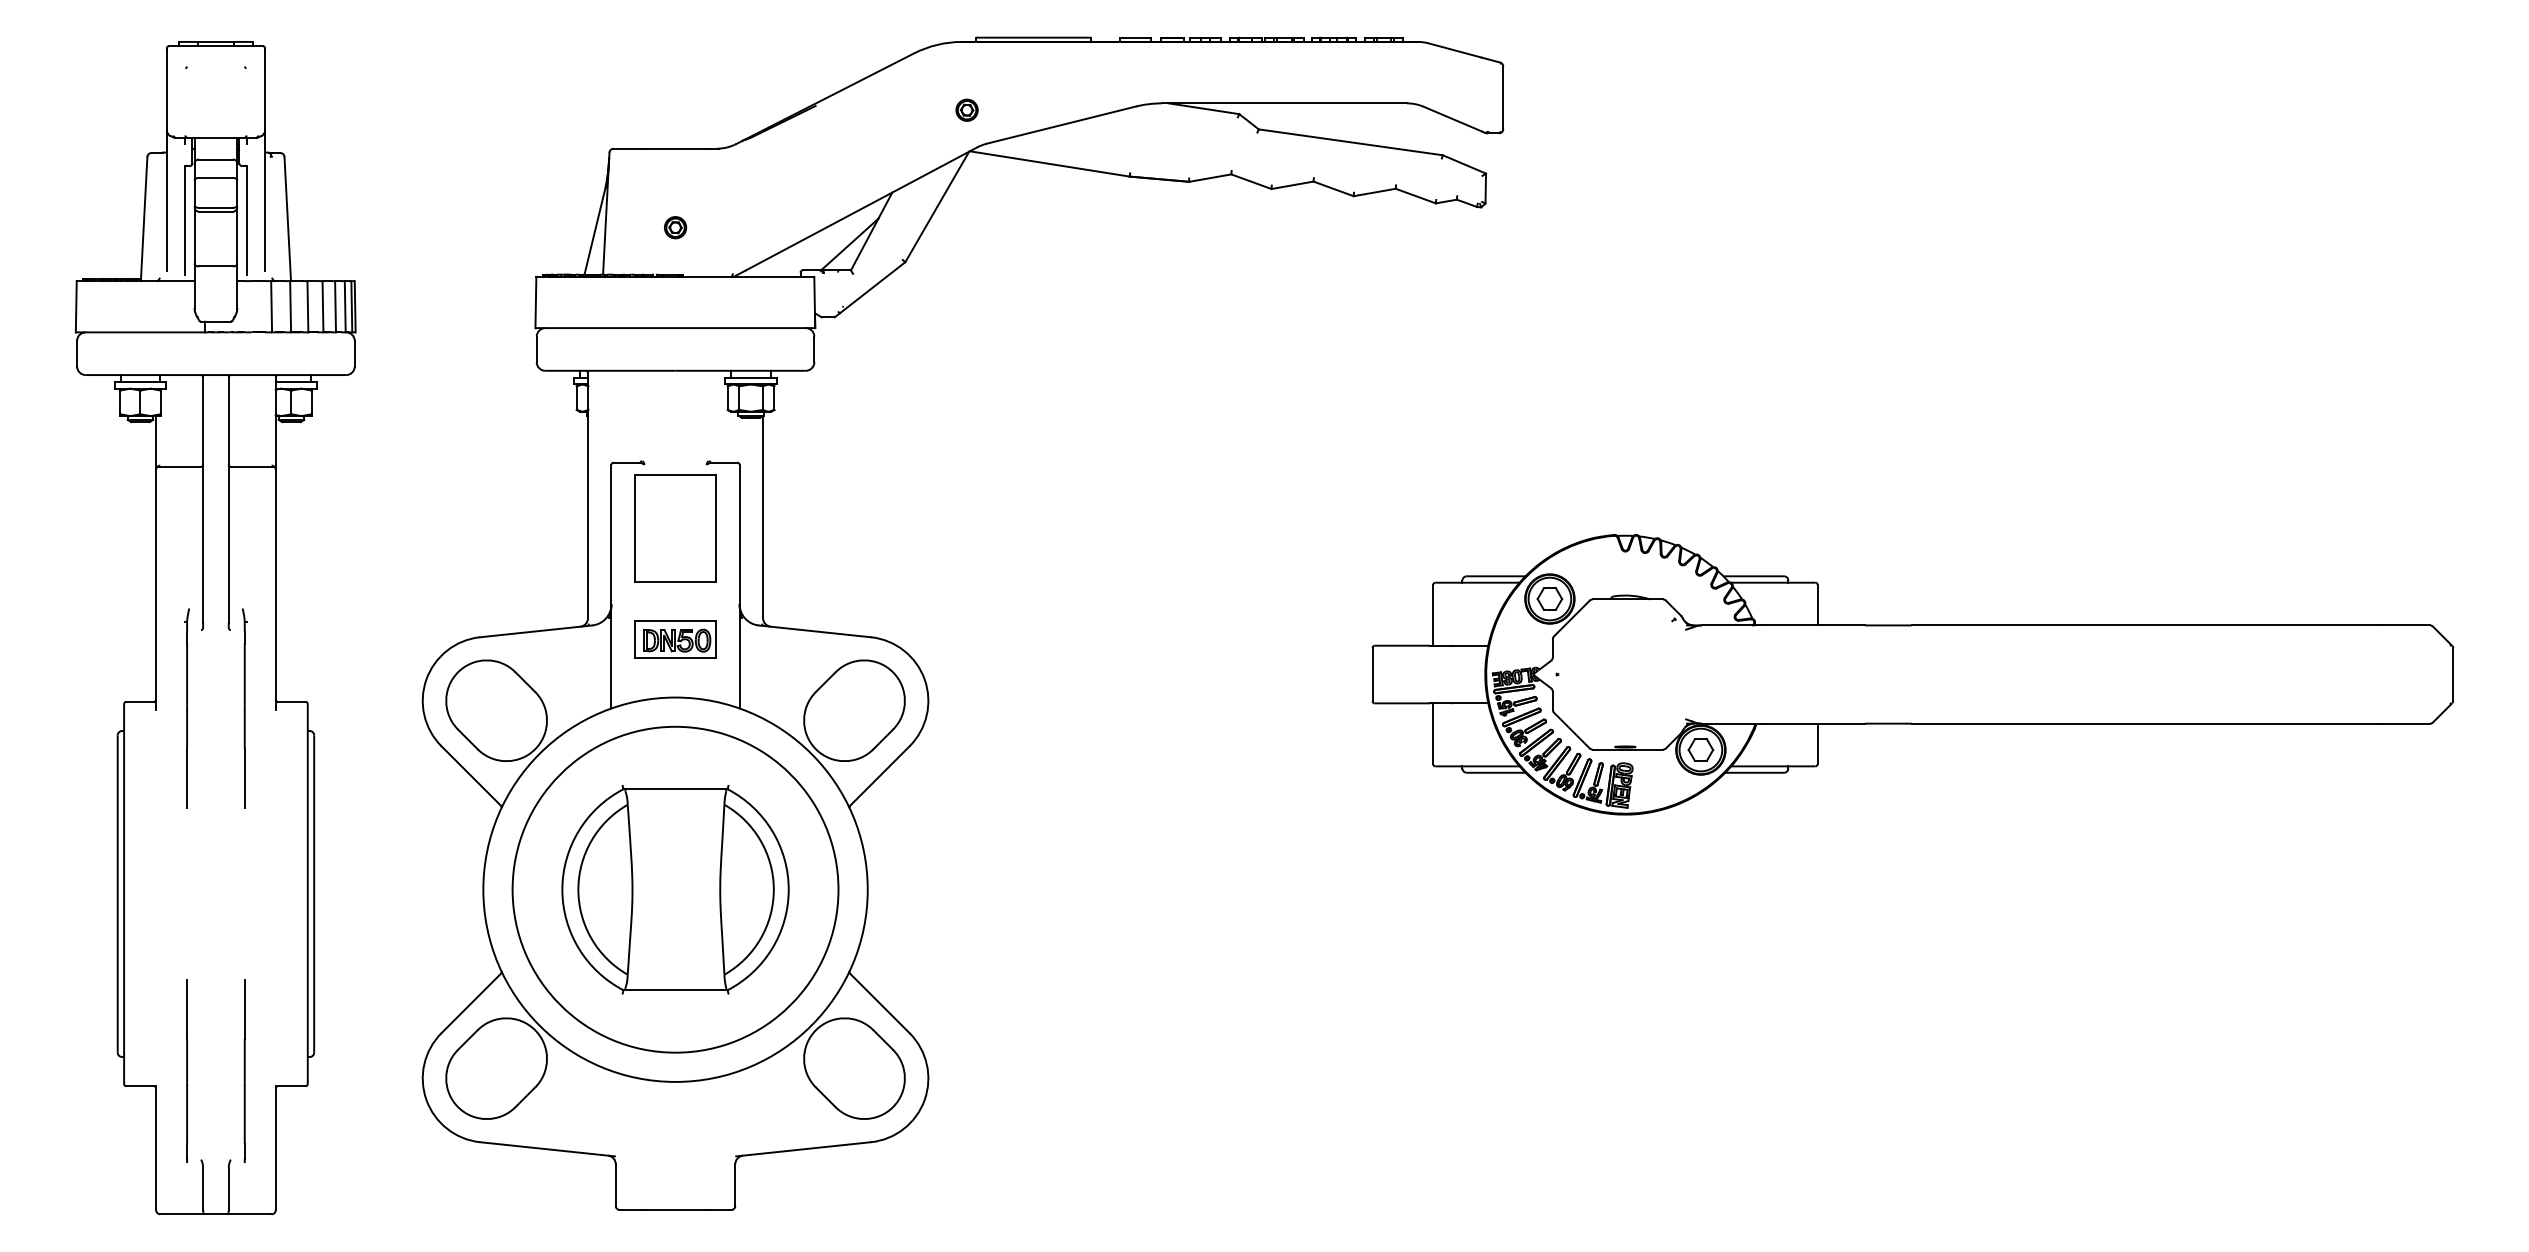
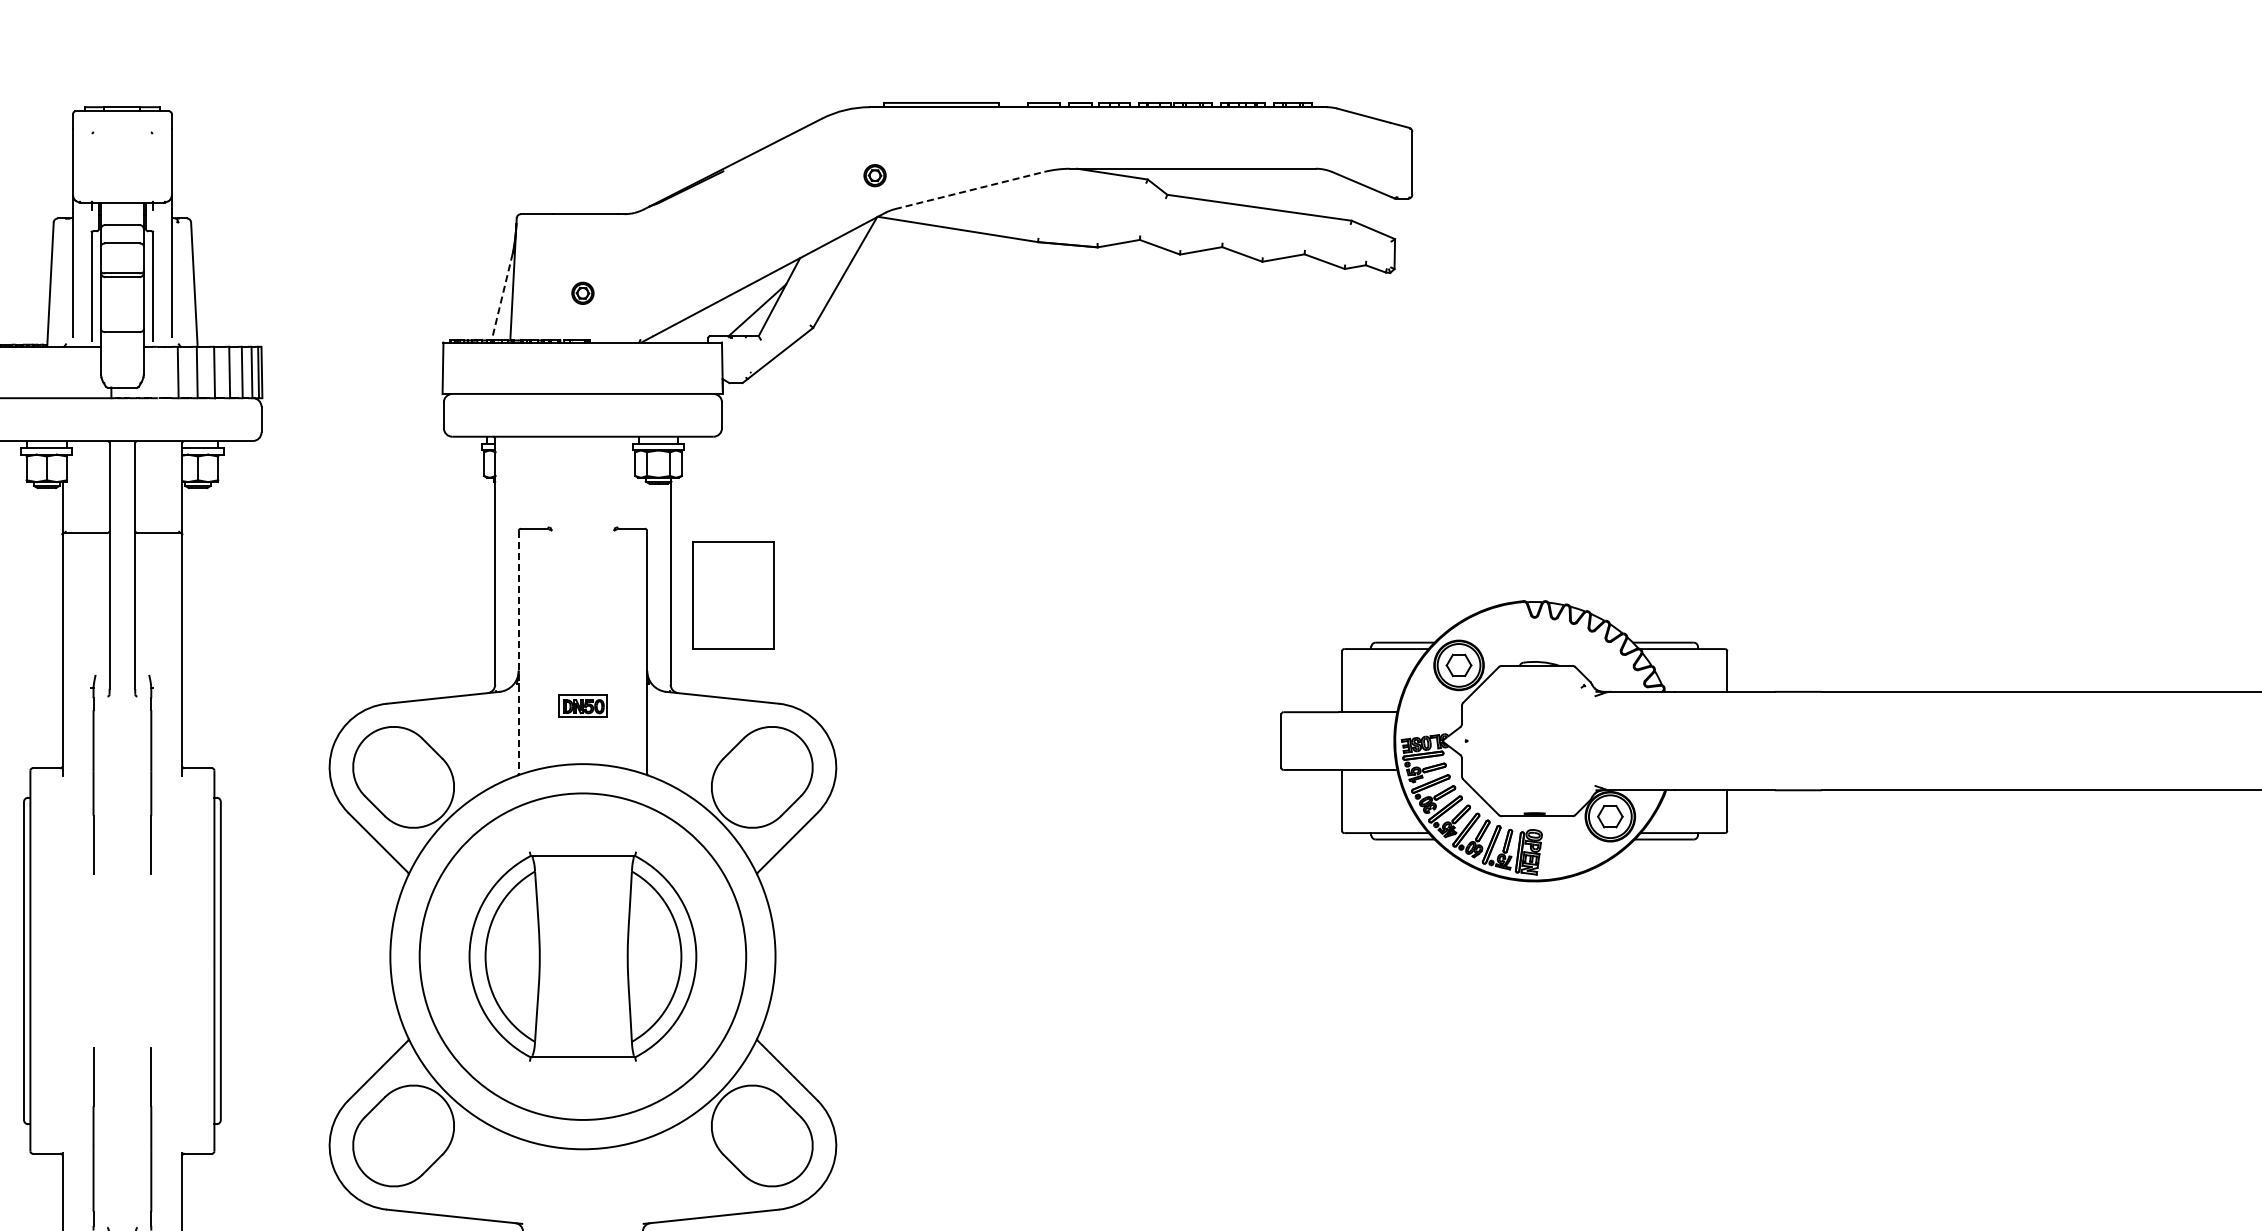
line: (1061, 125) -> (969, 190), solid -> dashed
line: (594, 231) -> (501, 297), solid -> dashed
part: (675, 528) -> (733, 594), moved
line: (611, 586) -> (518, 652), solid -> dashed
part: (675, 639) -> (582, 705), size x0.6

